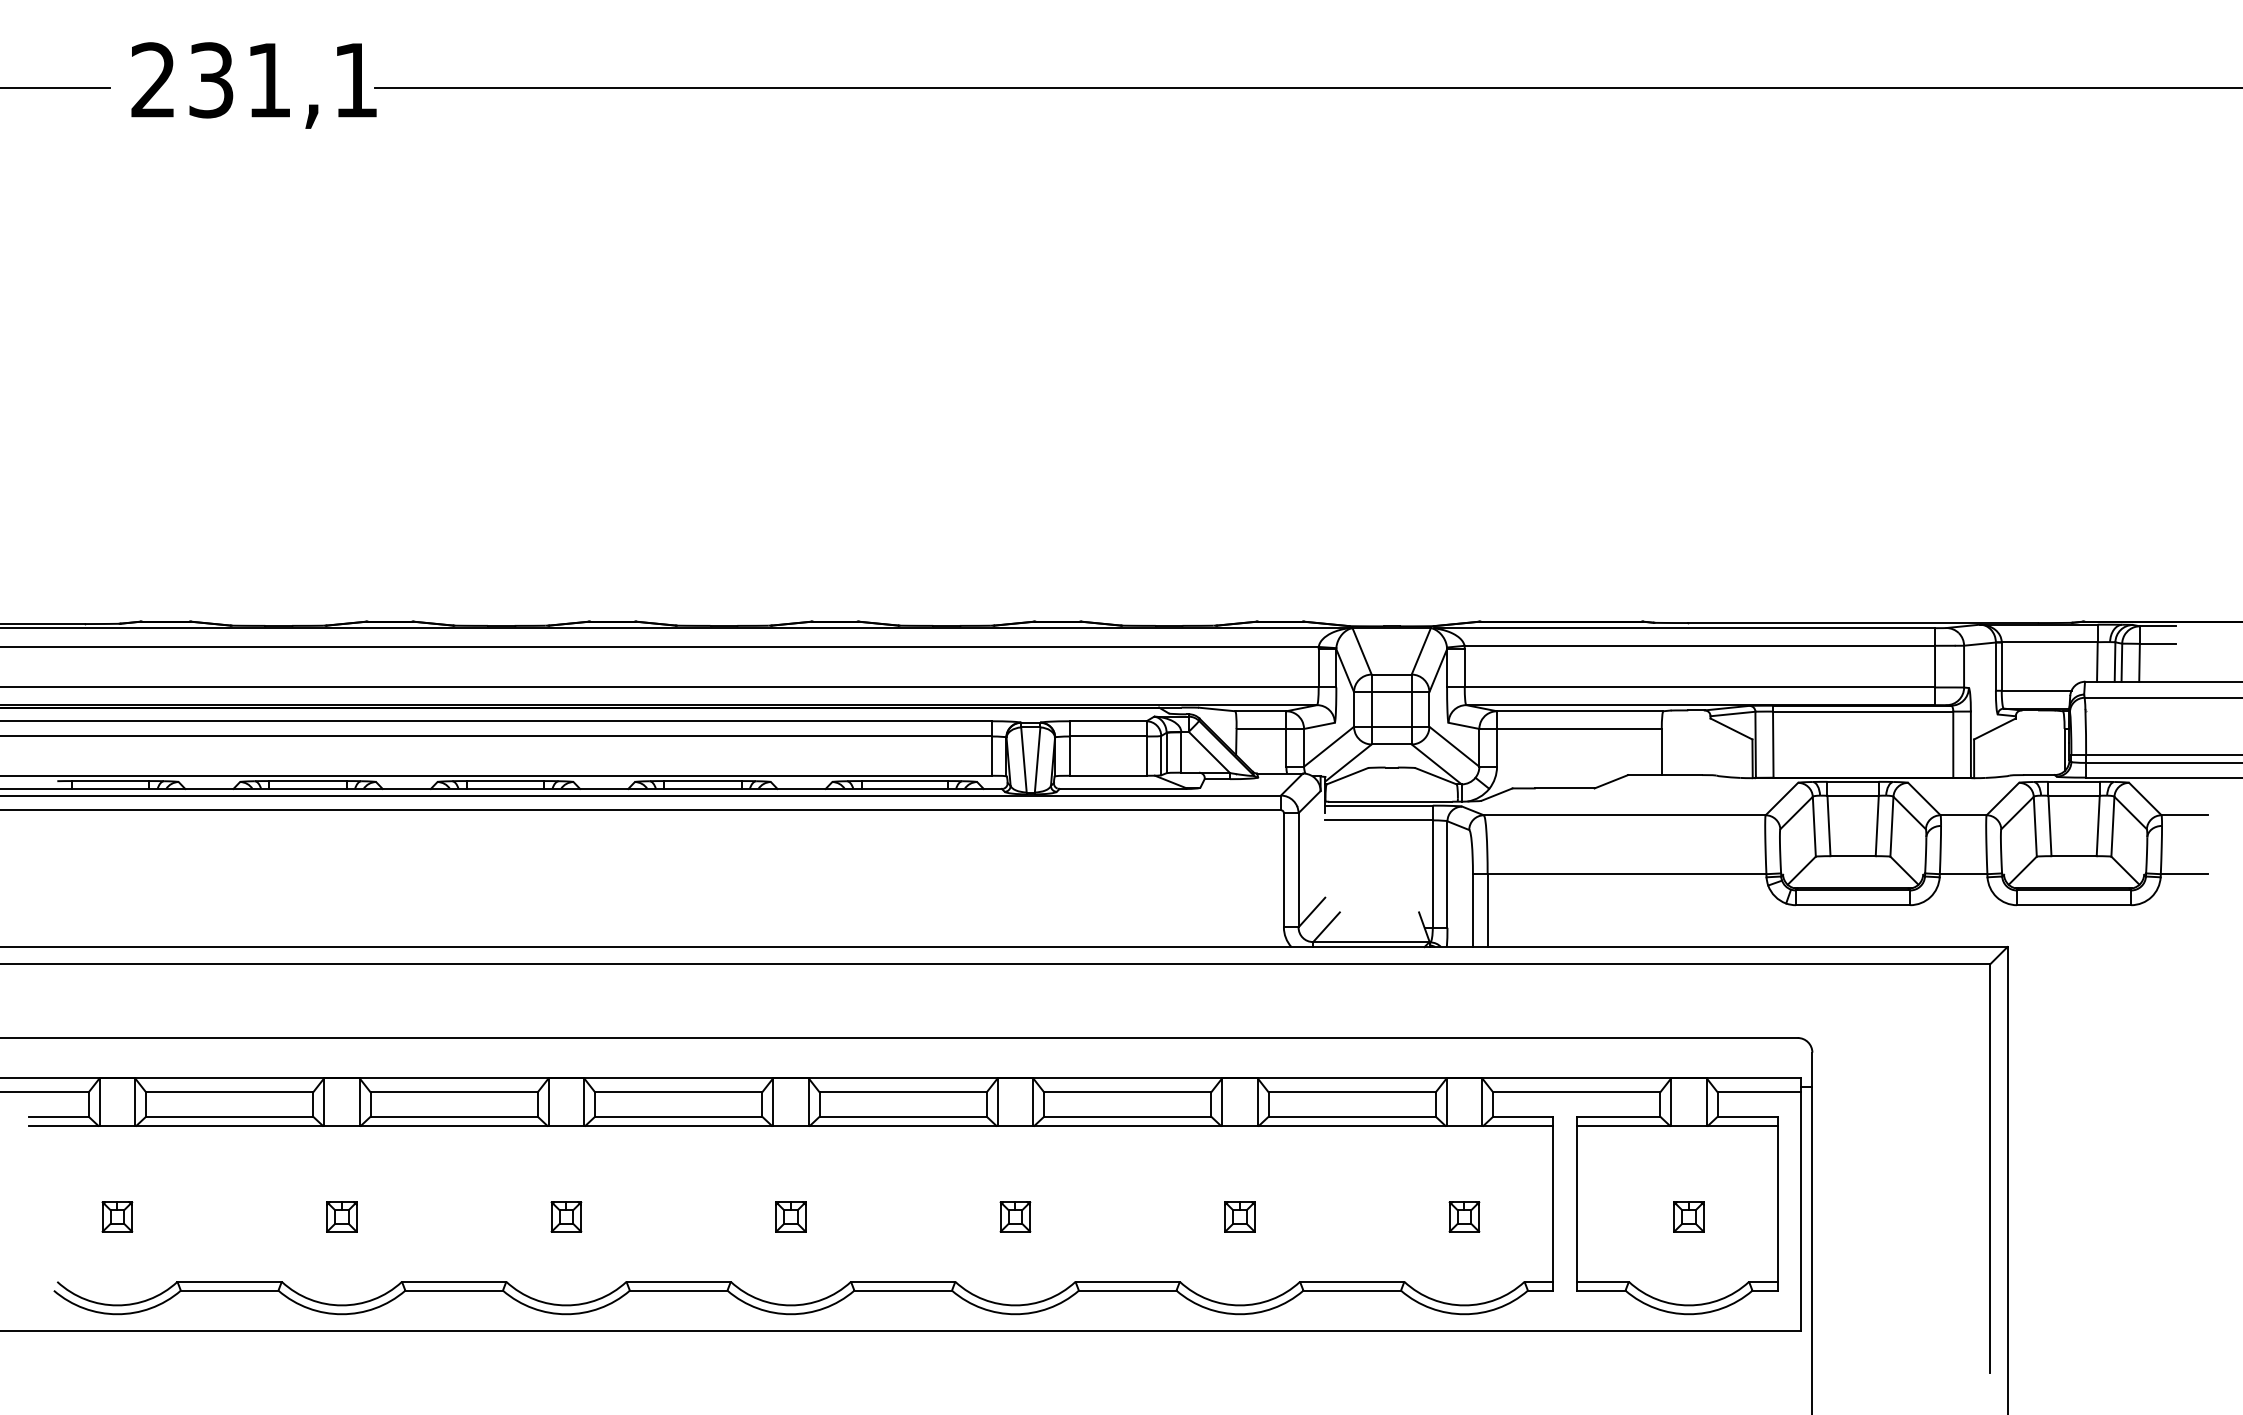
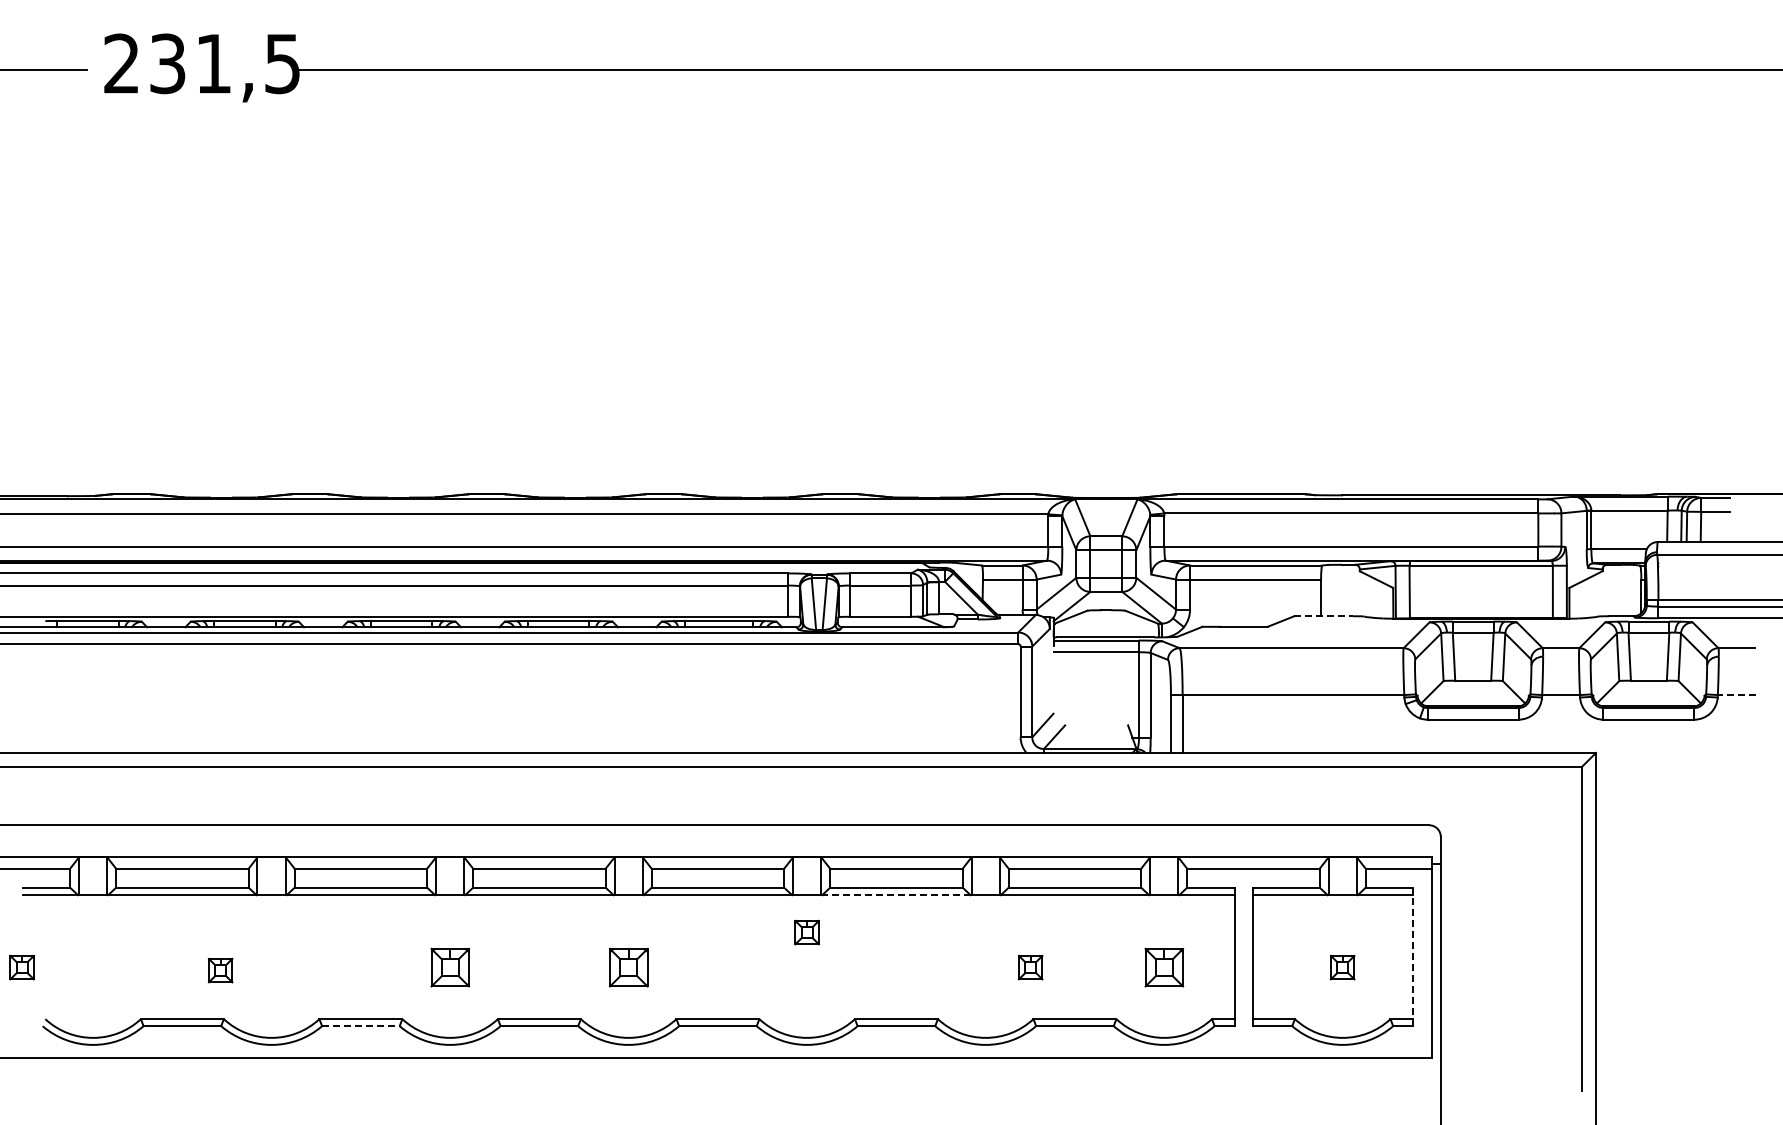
text: (355, 81) -> (282, 64), 231,1 -> 231,5
line: (1666, 775) -> (1324, 616), solid -> dashed
line: (2184, 874) -> (1736, 695), solid -> dashed
line: (1126, 1126) -> (895, 895), solid -> dashed
line: (1778, 1203) -> (1413, 956), solid -> dashed
part: (116, 1216) -> (21, 967), moved
part: (341, 1216) -> (220, 970), moved
part: (565, 1216) -> (449, 967), size x1.6
part: (790, 1216) -> (628, 967), size x1.6
part: (1014, 1216) -> (806, 932), moved
part: (1239, 1216) -> (1030, 967), moved
part: (1463, 1216) -> (1163, 967), size x1.6
line: (453, 1291) -> (360, 1026), solid -> dashed

